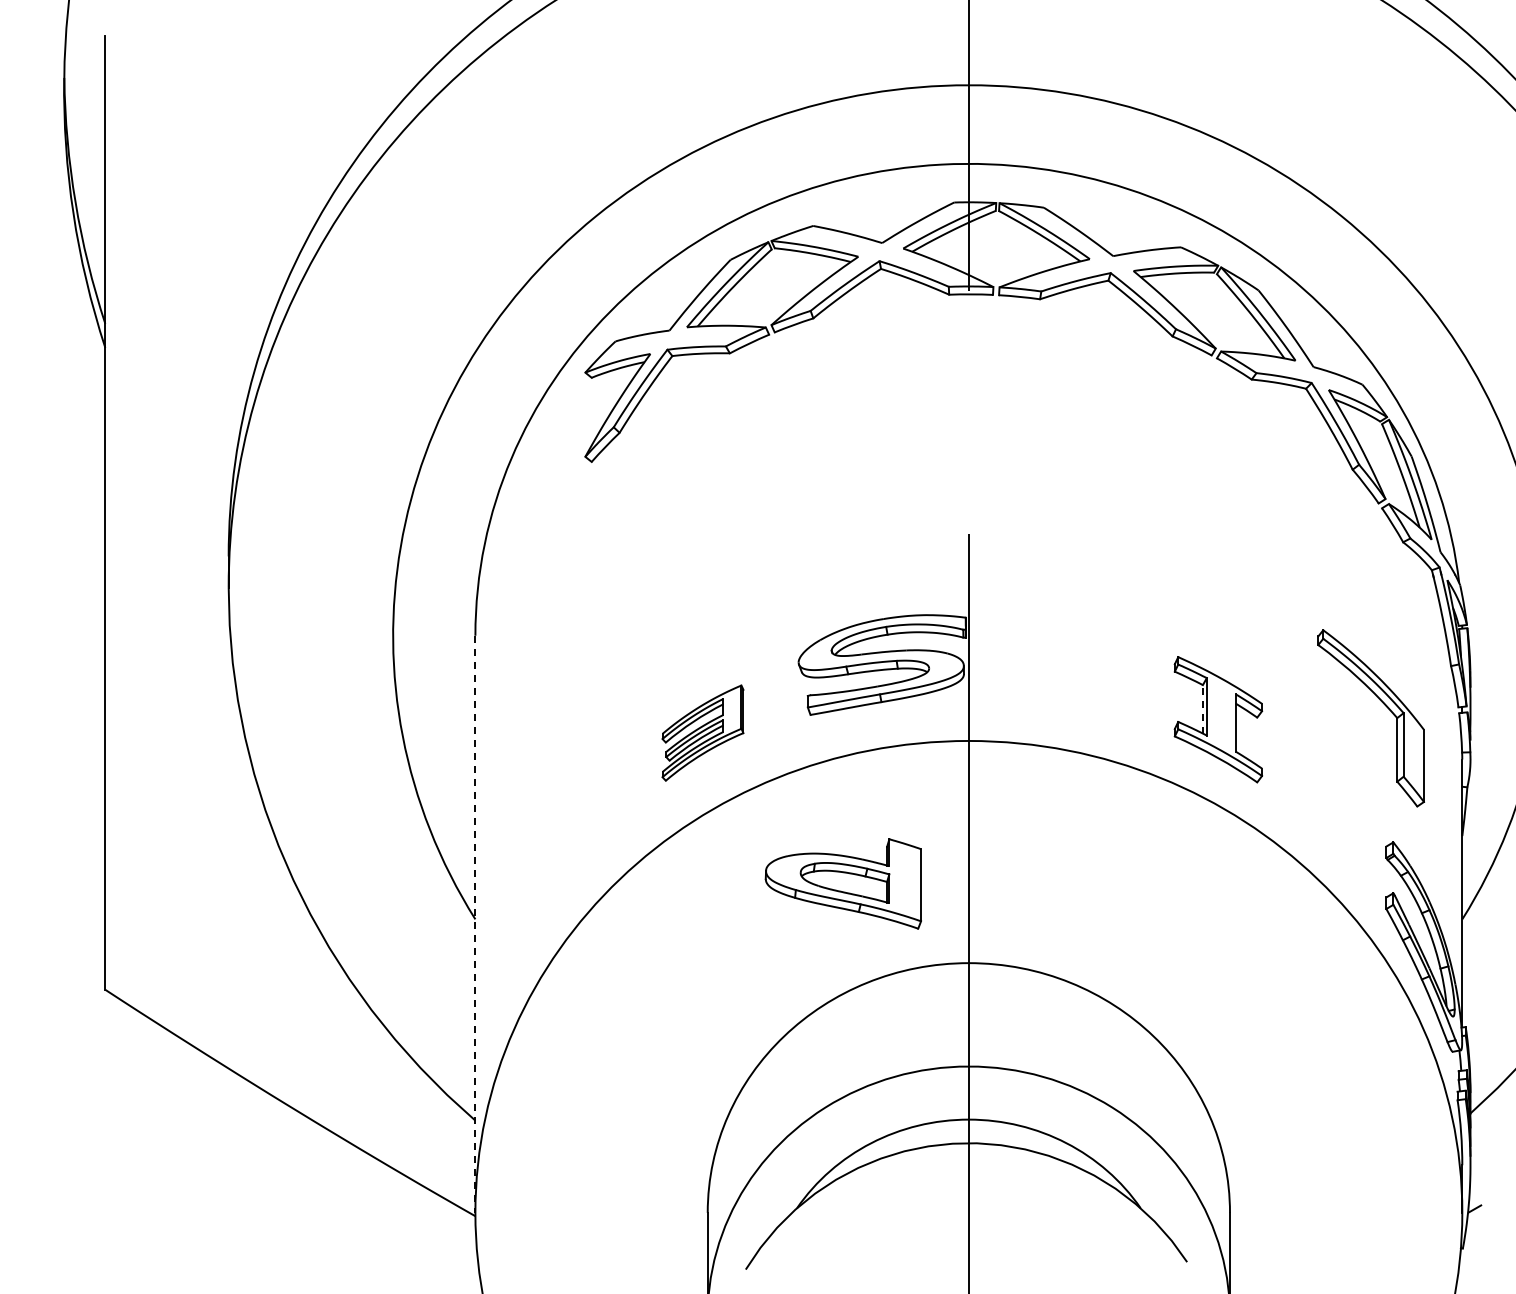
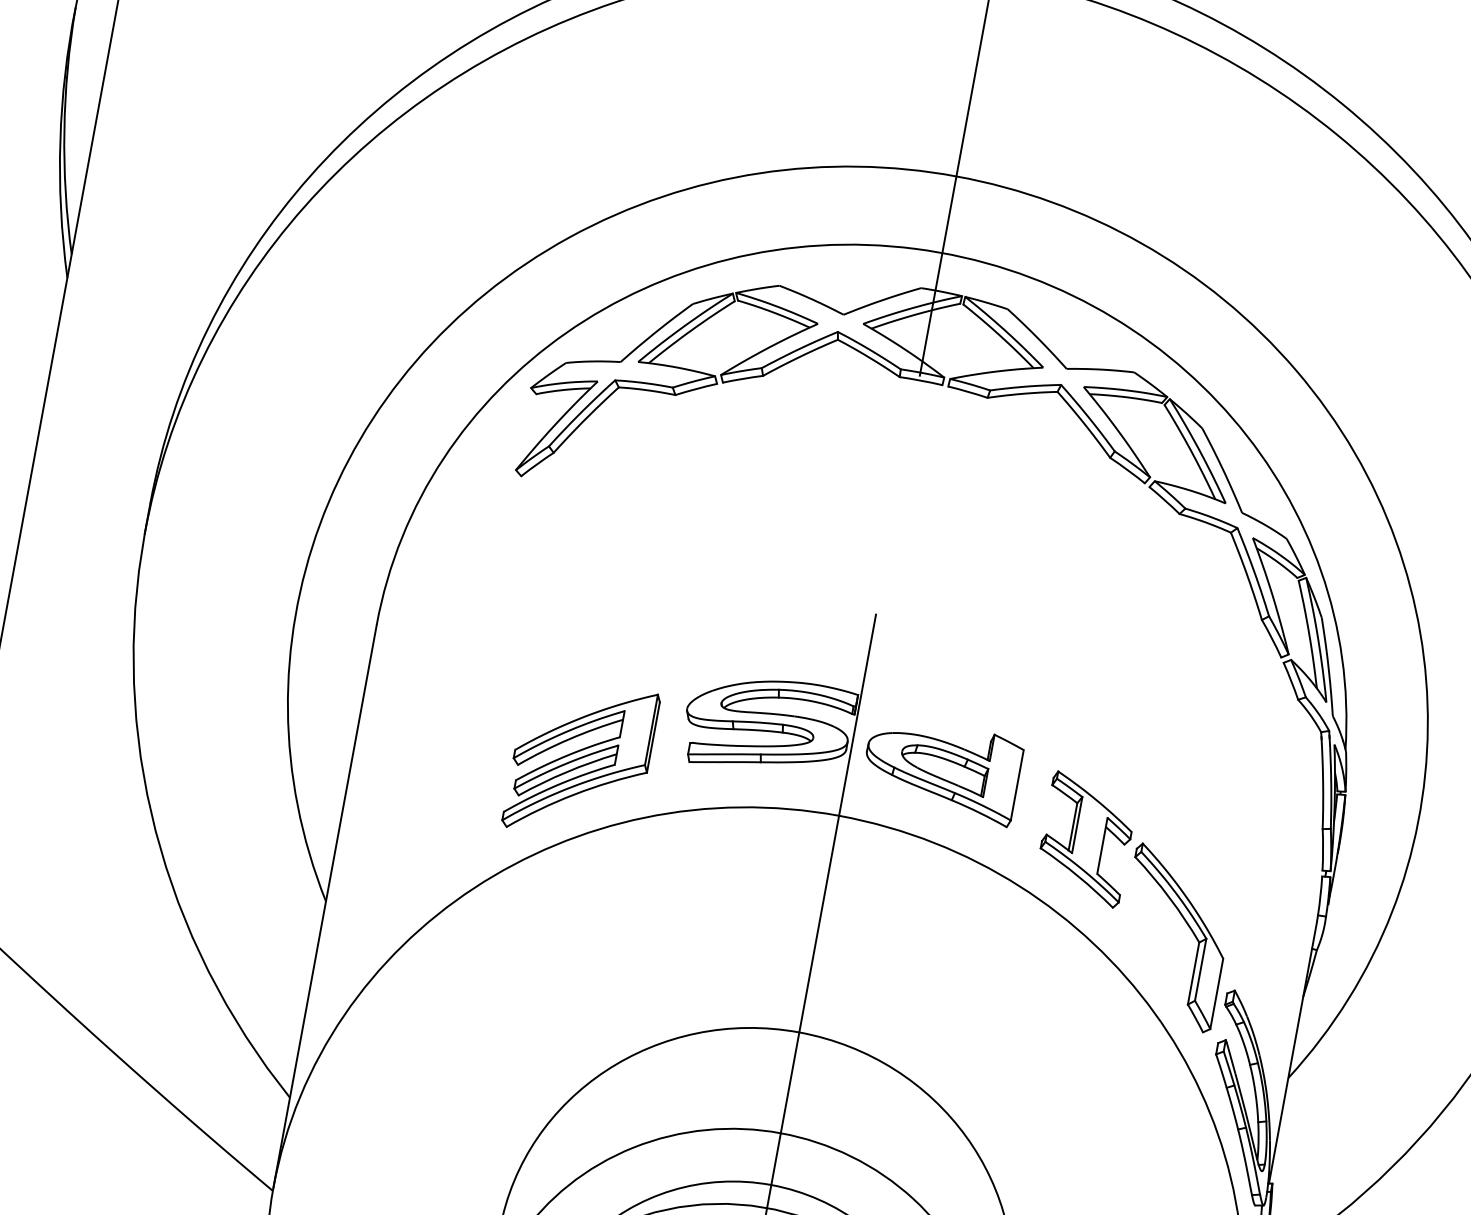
part: (1383, 704) -> (1188, 926), moved
line: (1202, 708) -> (1072, 825), dashed -> solid
part: (702, 732) -> (580, 759), size x1.67
part: (842, 883) -> (940, 769), moved
line: (475, 924) -> (325, 906), dashed -> solid

